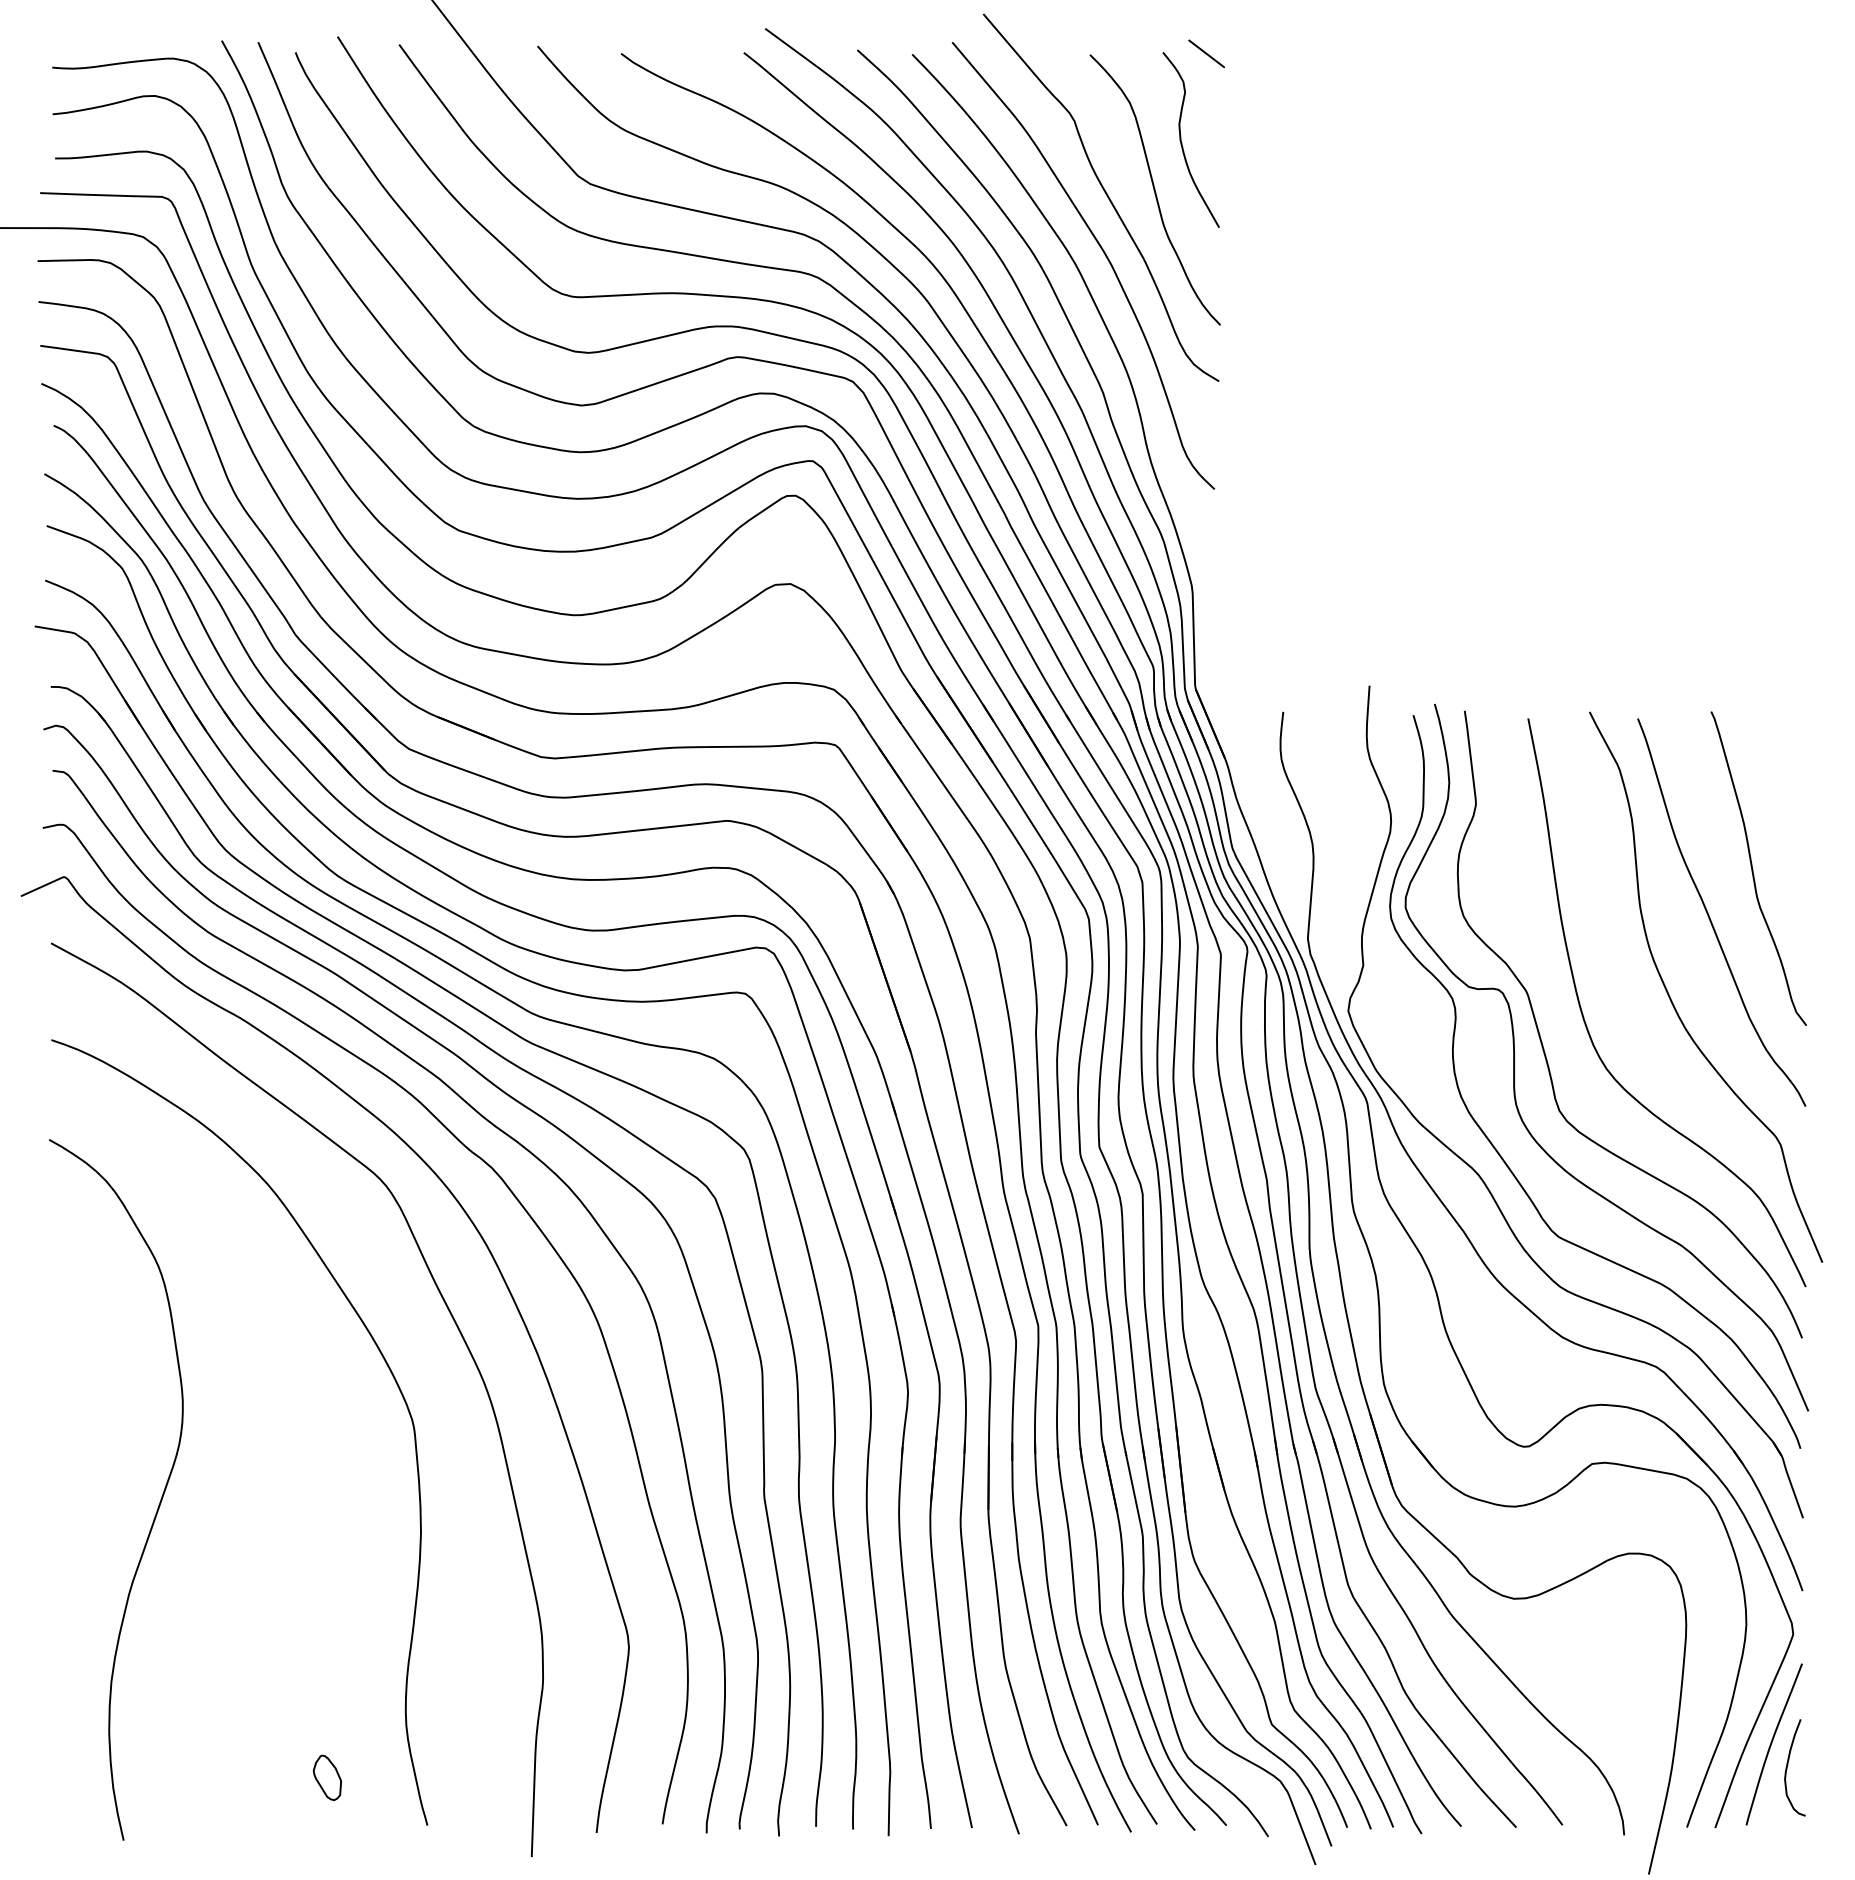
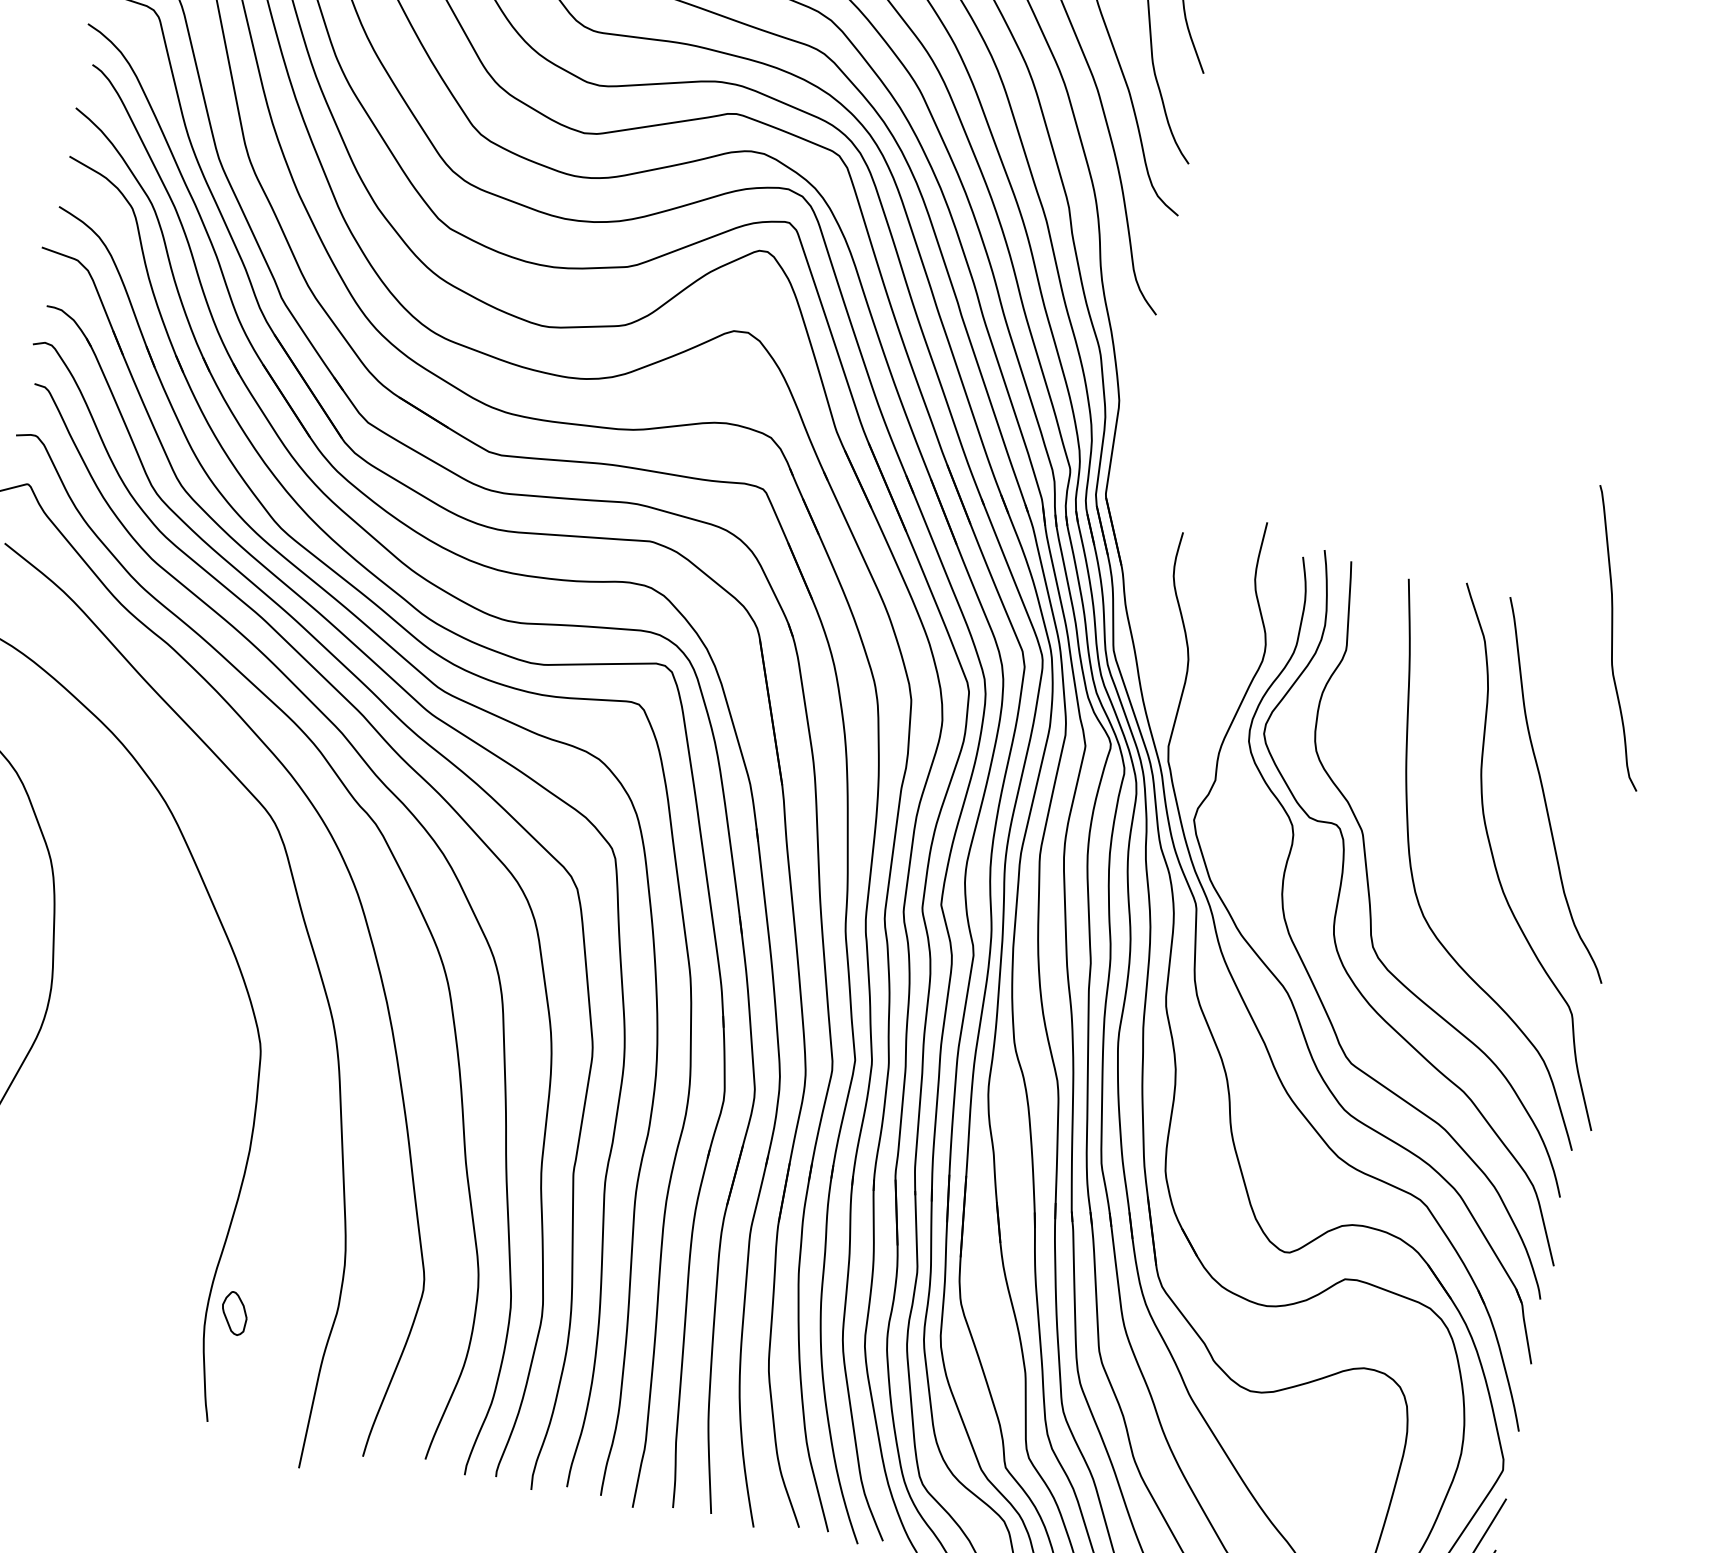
curve: (1753, 869) -> (1613, 638), moved
part: (327, 1777) -> (234, 1313), moved

